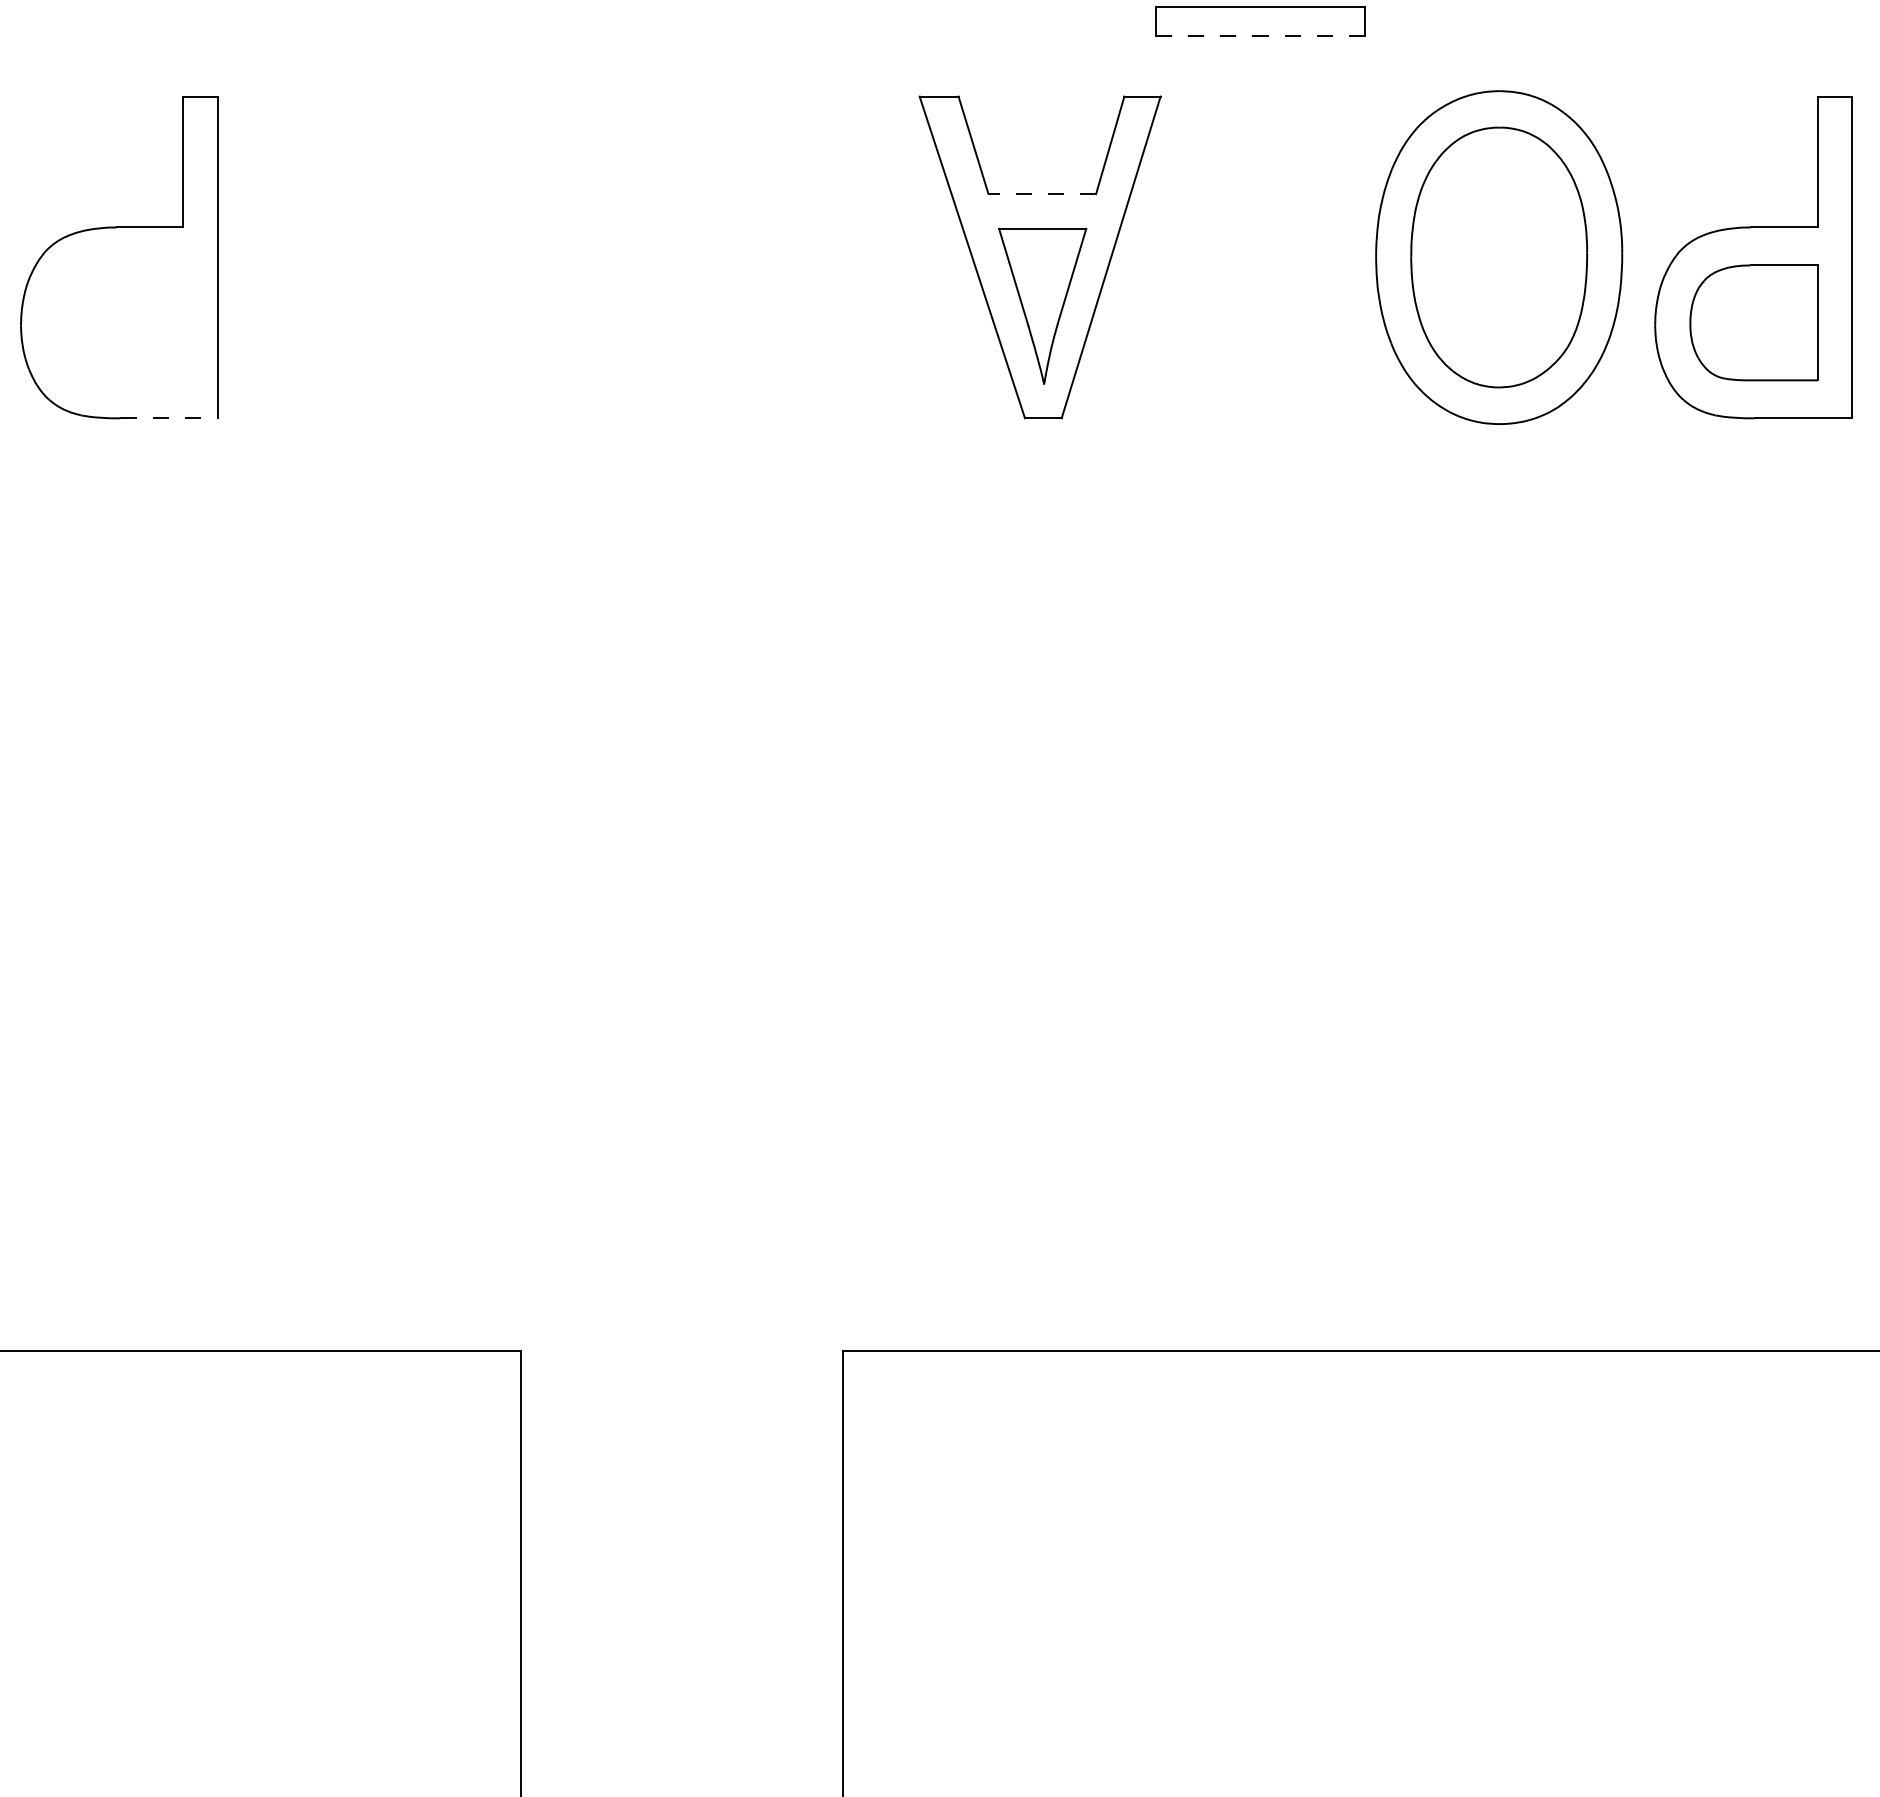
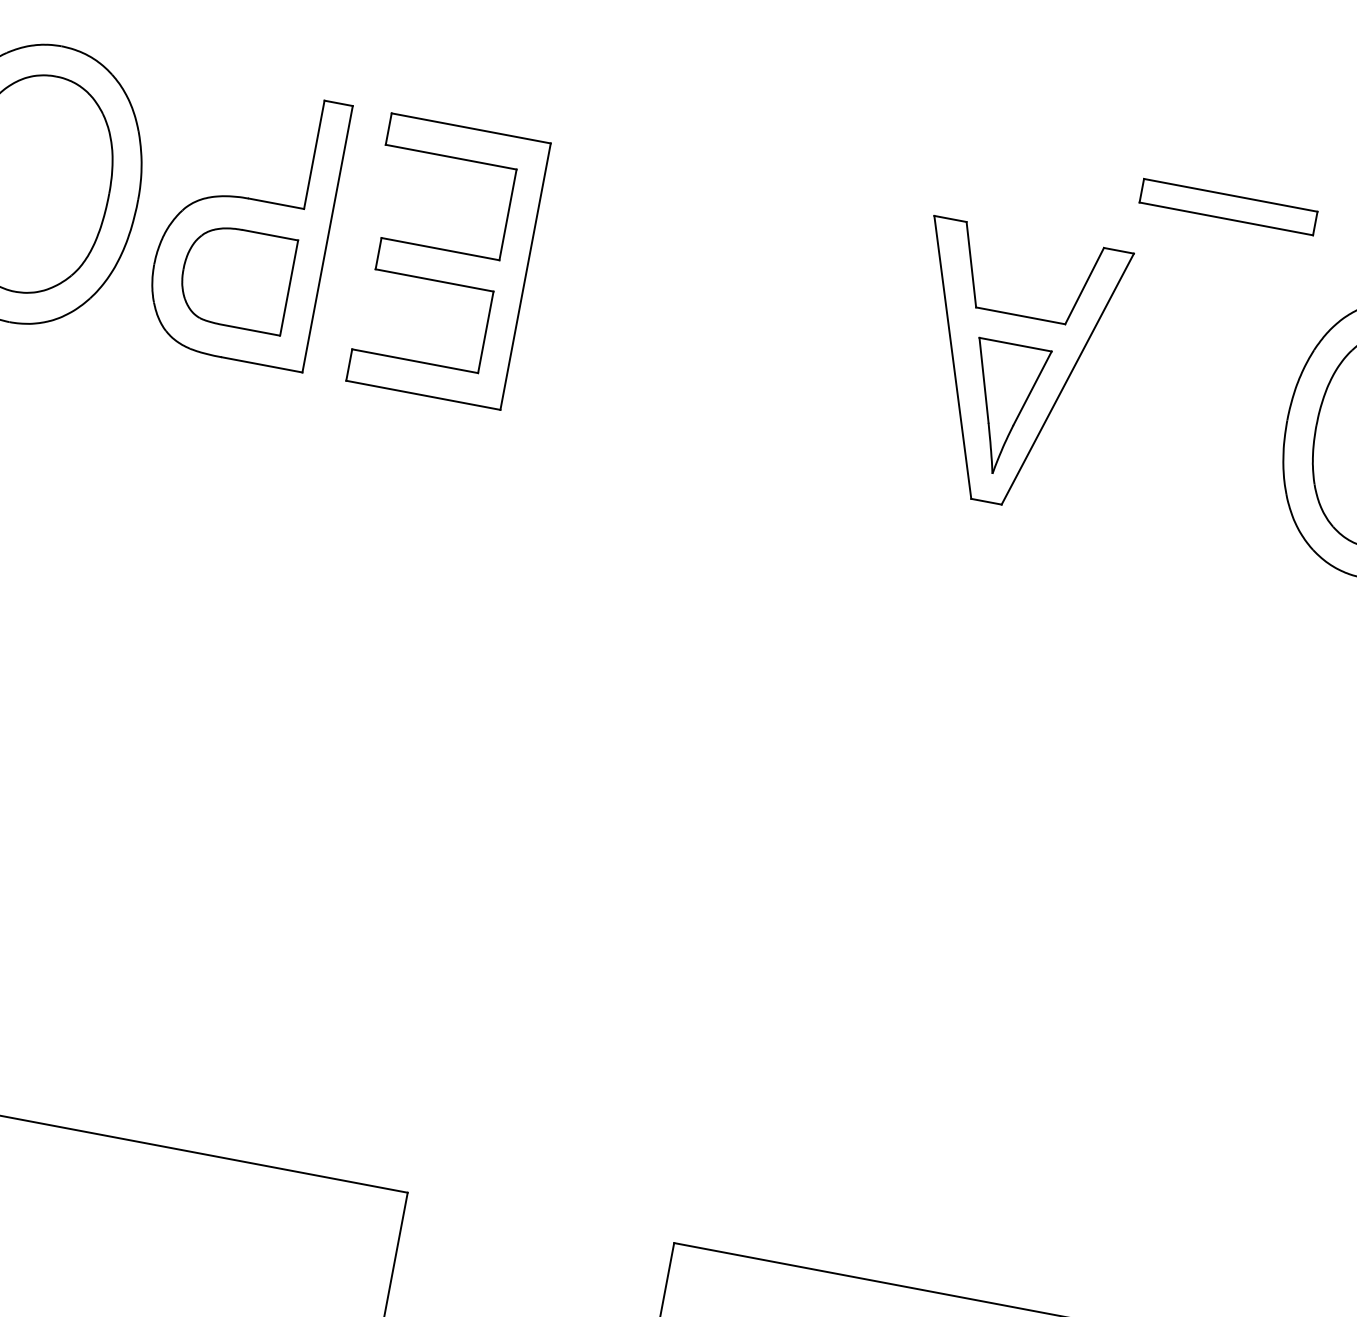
line: (1260, 35) -> (1226, 218), dashed -> solid
line: (1042, 194) -> (1020, 316), dashed -> solid
part: (360, 257) -> (446, 261), added
part: (119, 322) -> (236, 277), added
line: (169, 418) -> (262, 365), dashed -> solid

